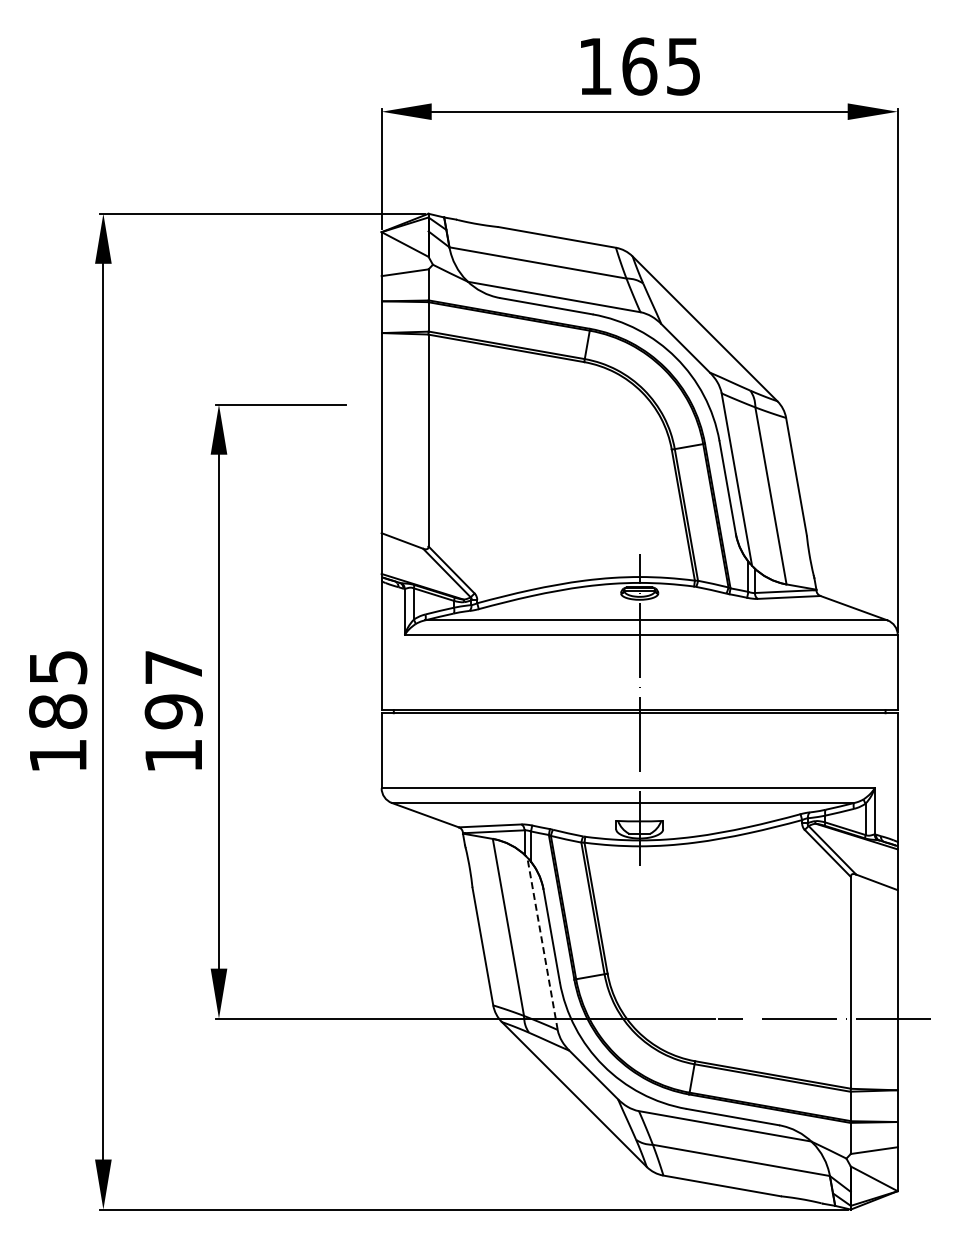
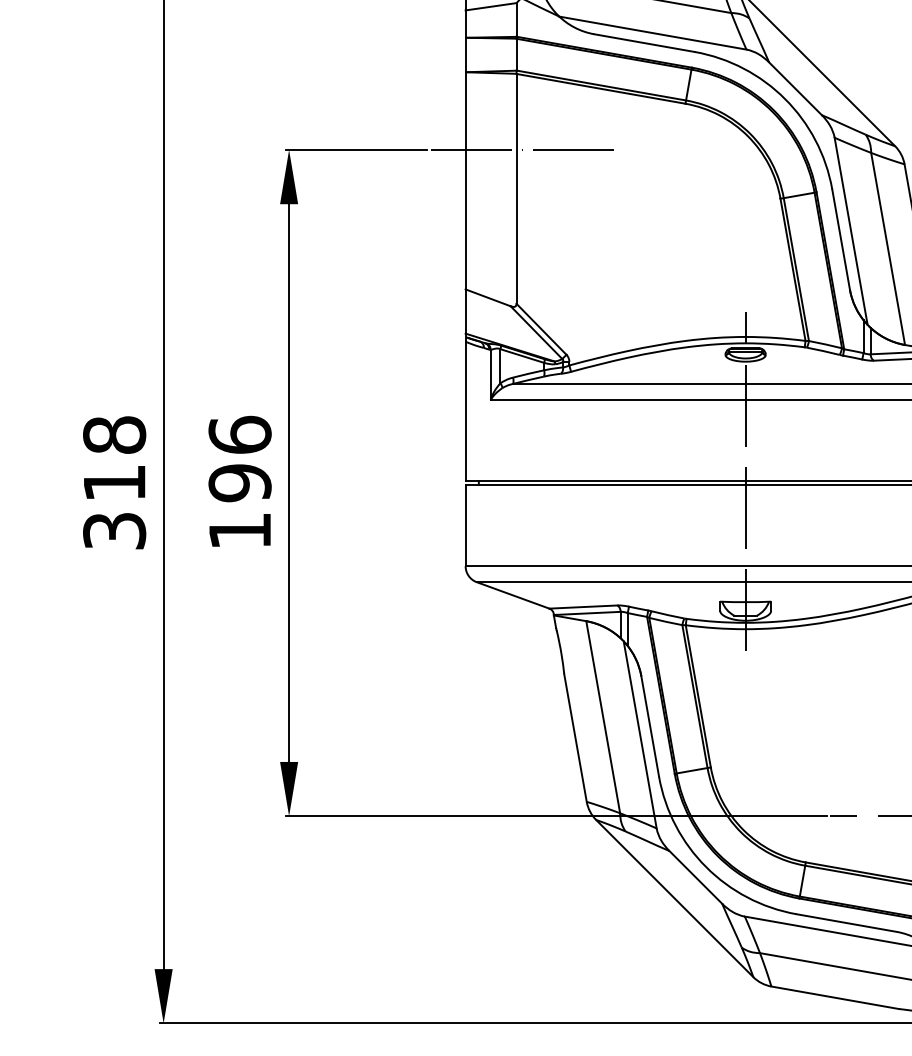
line: (433, 404) -> (521, 149), added
text: (173, 666) -> (239, 434), 197 -> 196
text: (58, 711) -> (114, 482), 185 -> 318
line: (542, 943) -> (640, 734), dashed -> solid

